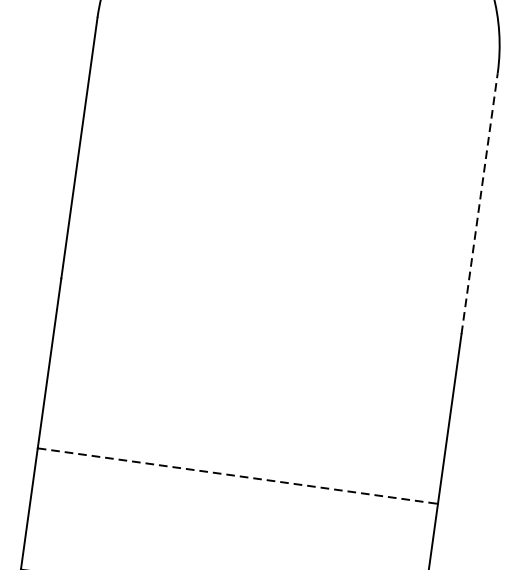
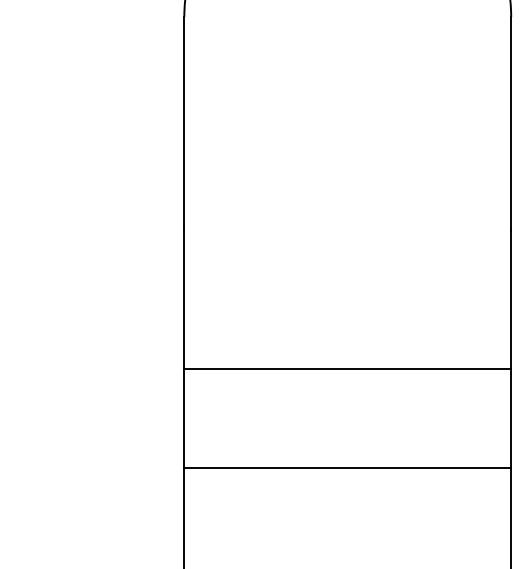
line: (480, 203) -> (511, 123), dashed -> solid
line: (238, 475) -> (348, 368), dashed -> solid

